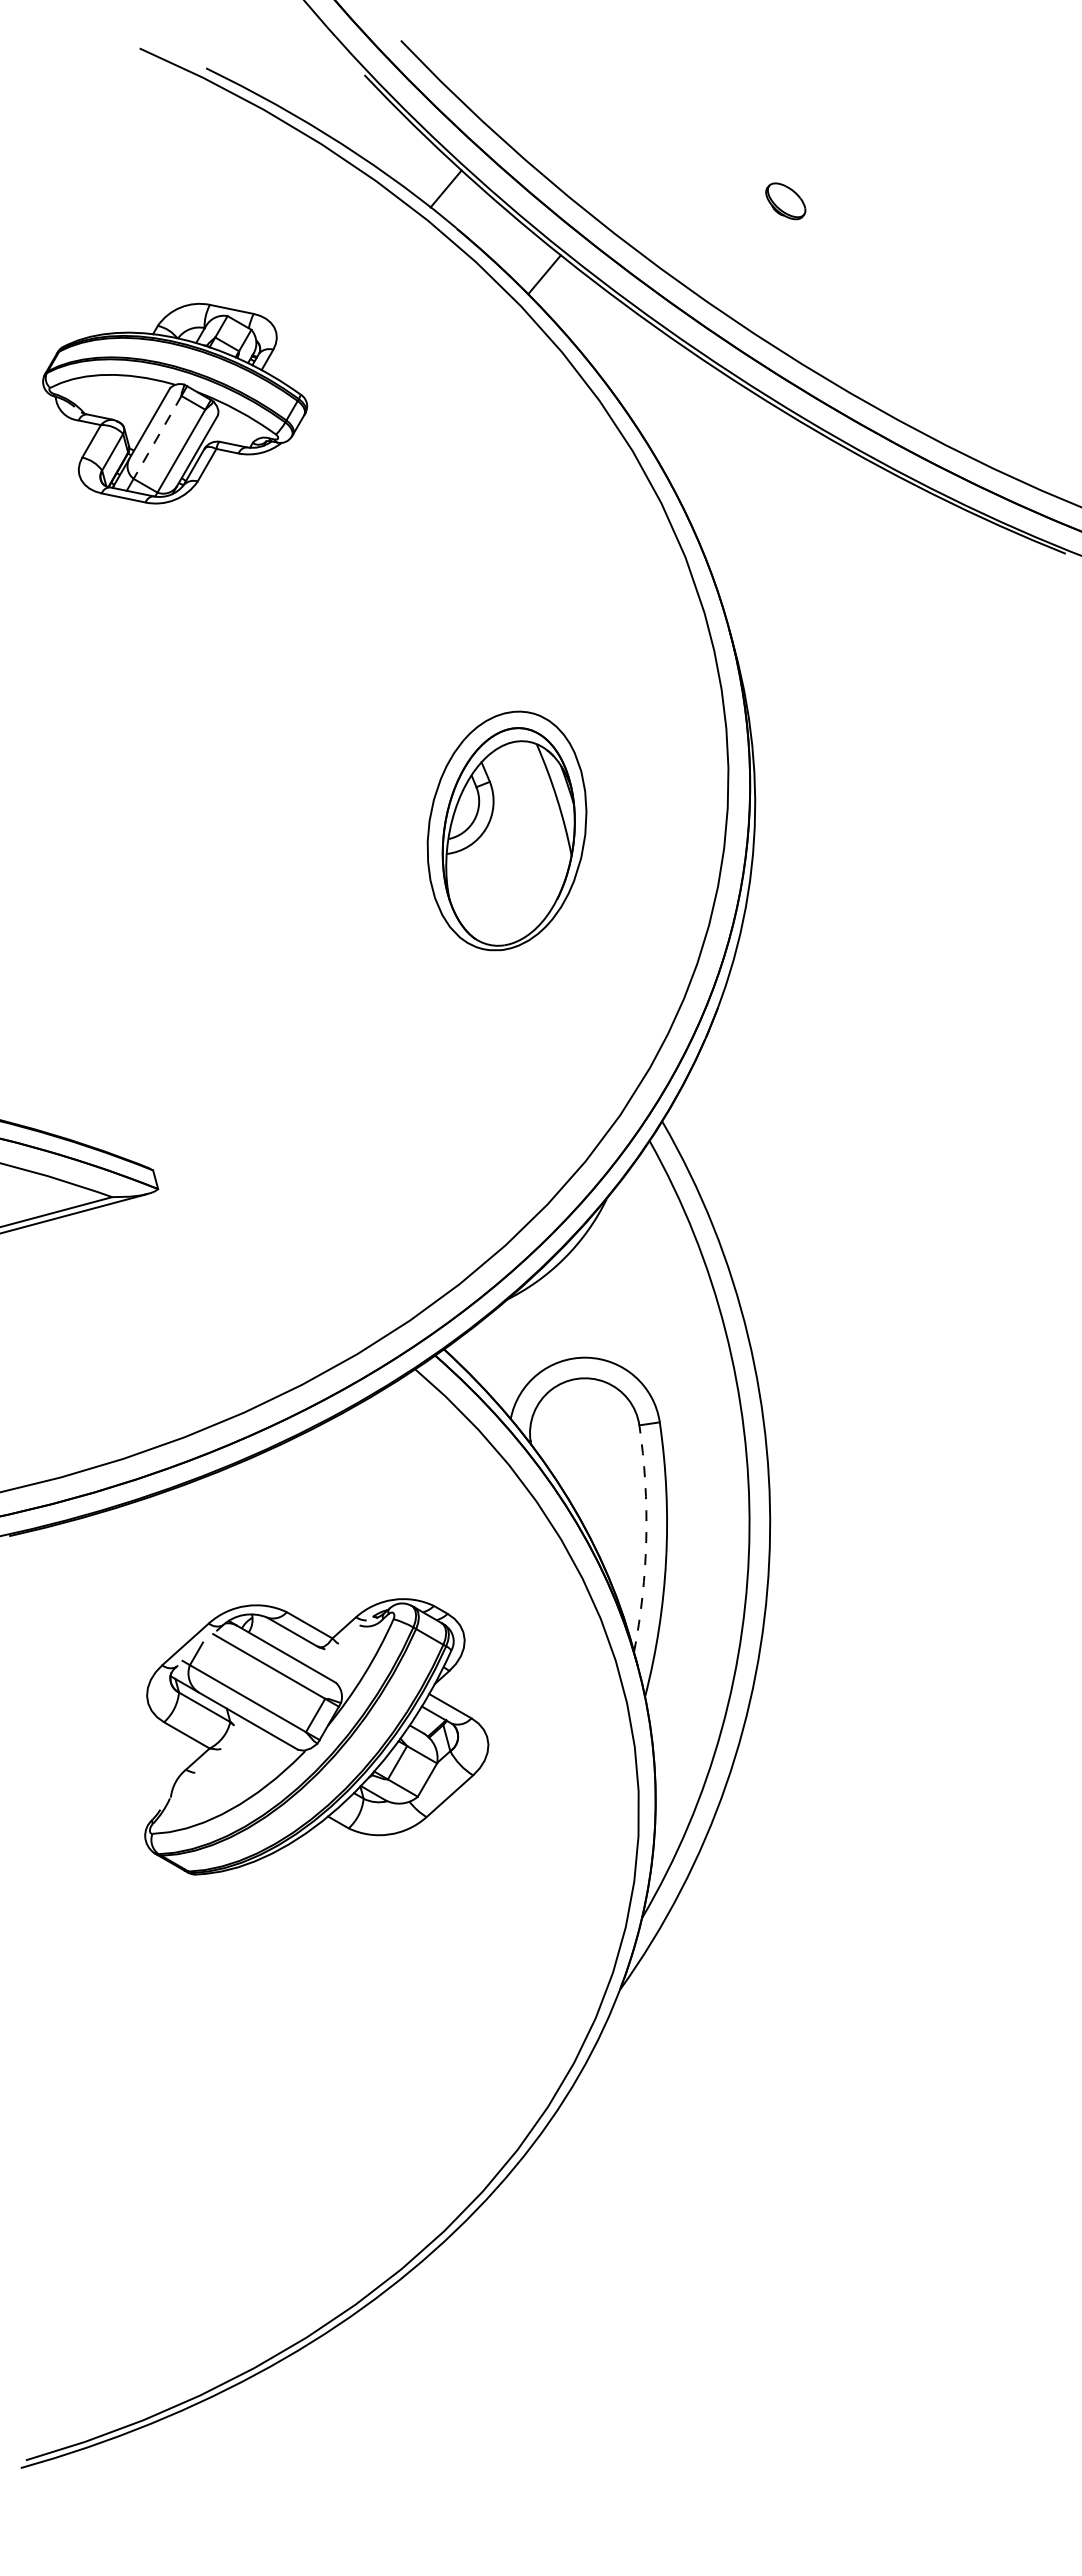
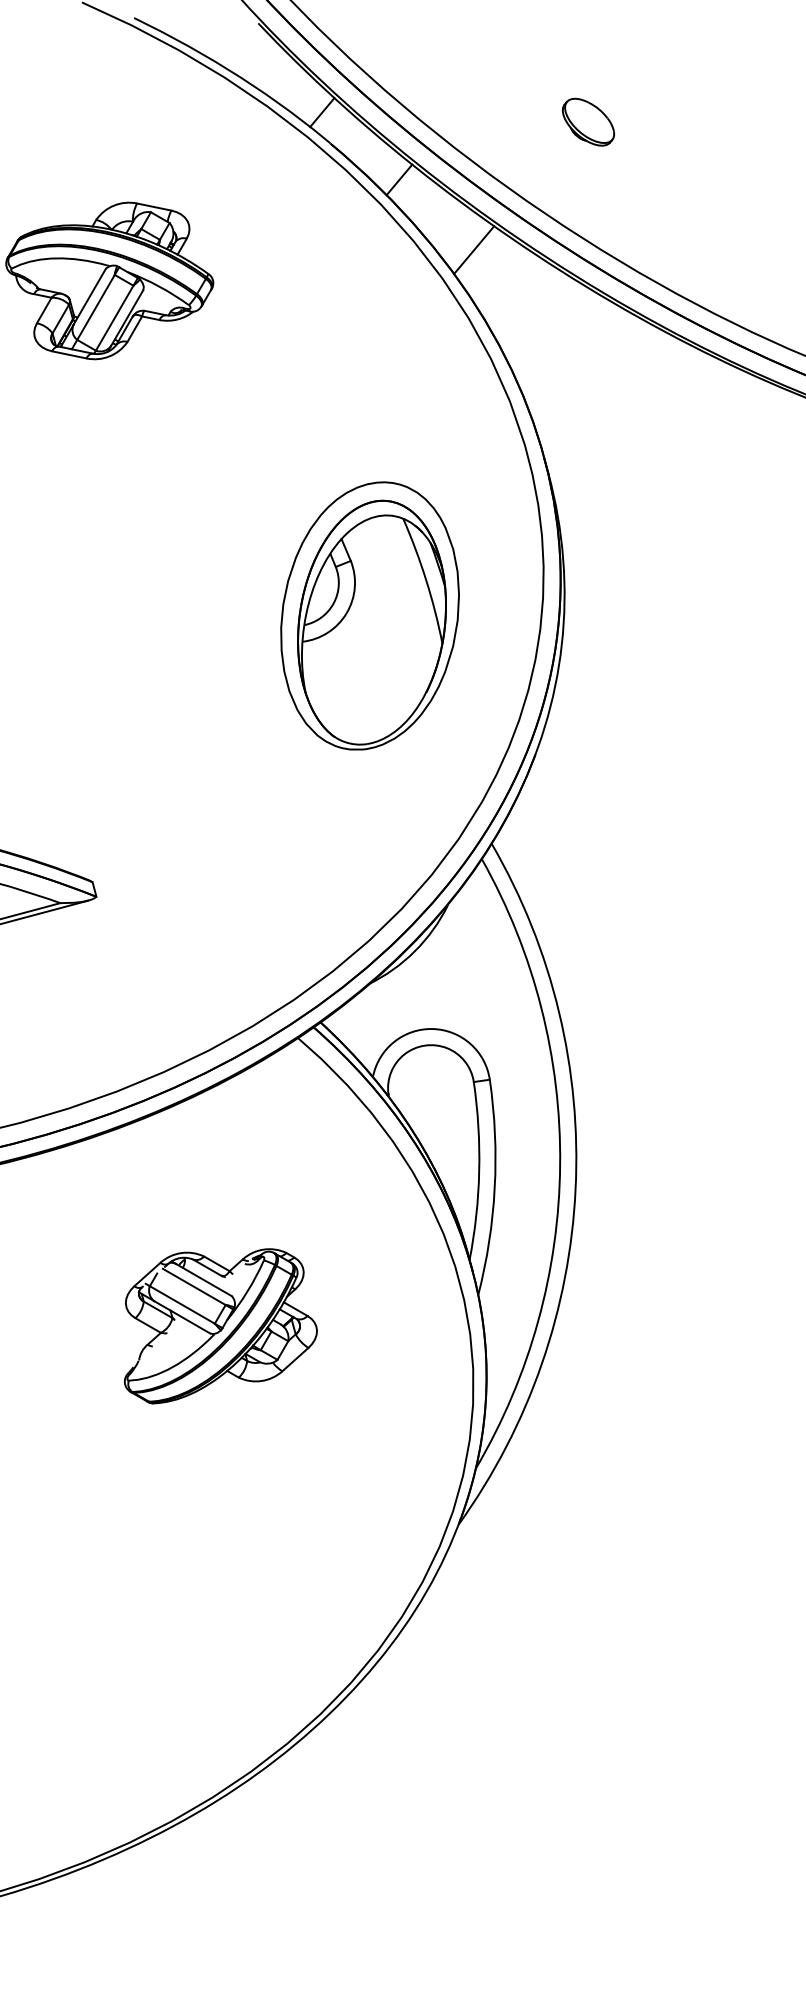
part: (785, 201) -> (588, 122), size x1.67
line: (639, 363) -> (473, 249), added
line: (157, 437) -> (95, 307), dashed -> solid
part: (506, 830) -> (369, 615), size x1.43
arc: (646, 1539) -> (479, 1171), dashed -> solid
part: (316, 1736) -> (220, 1326), size x0.71

